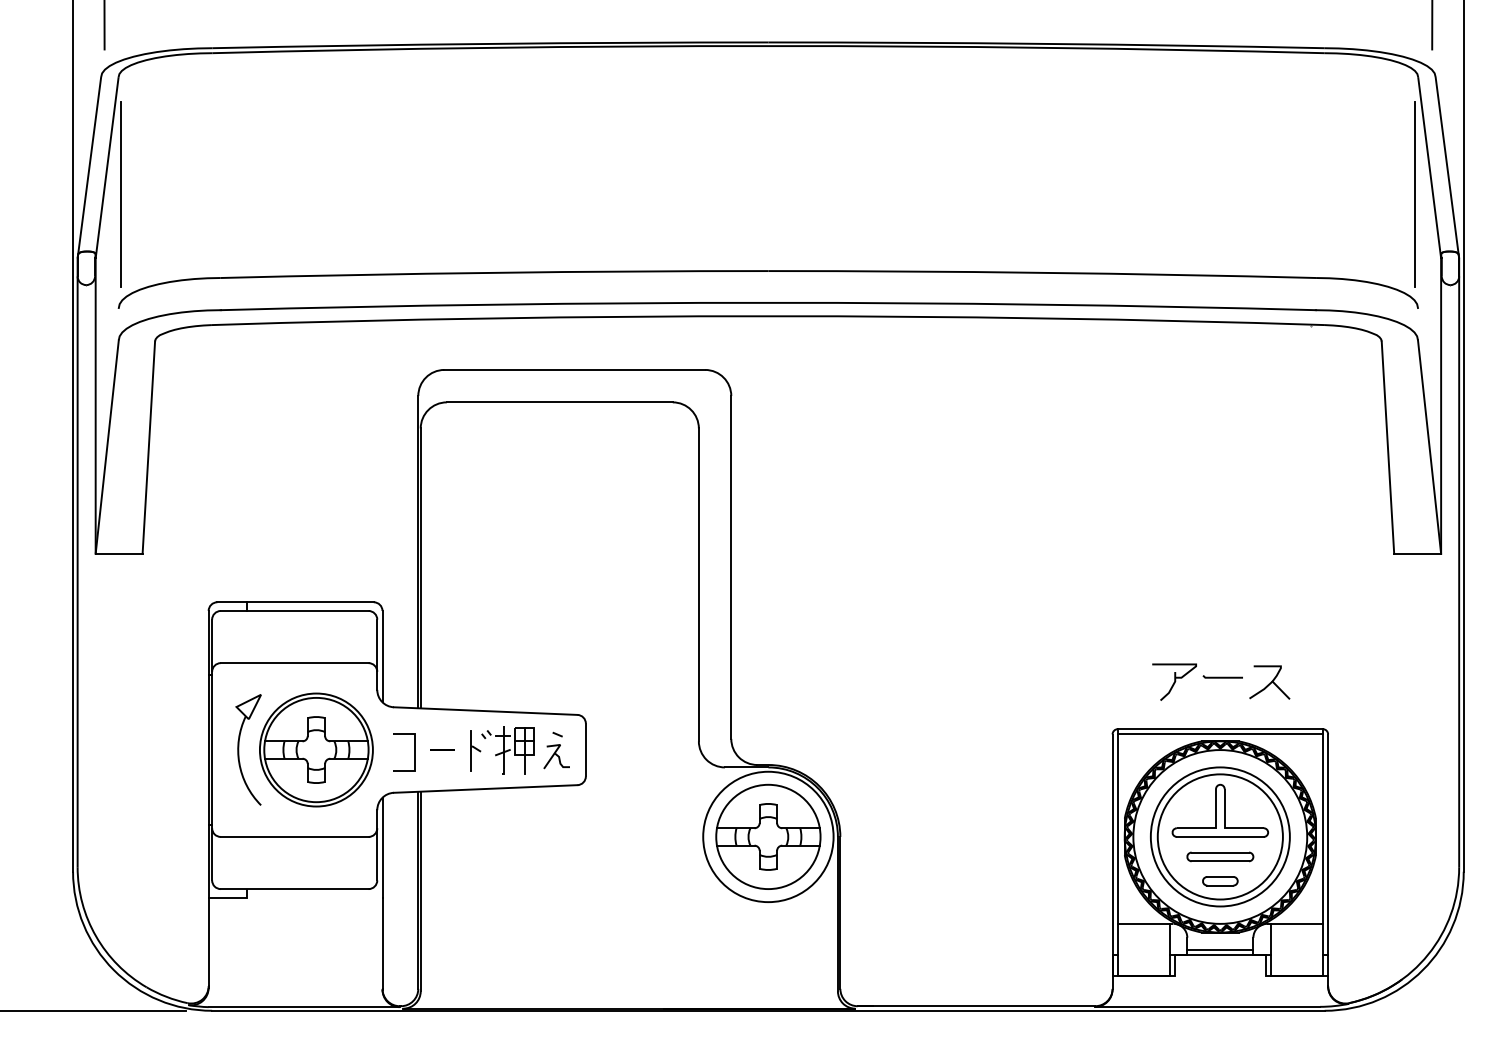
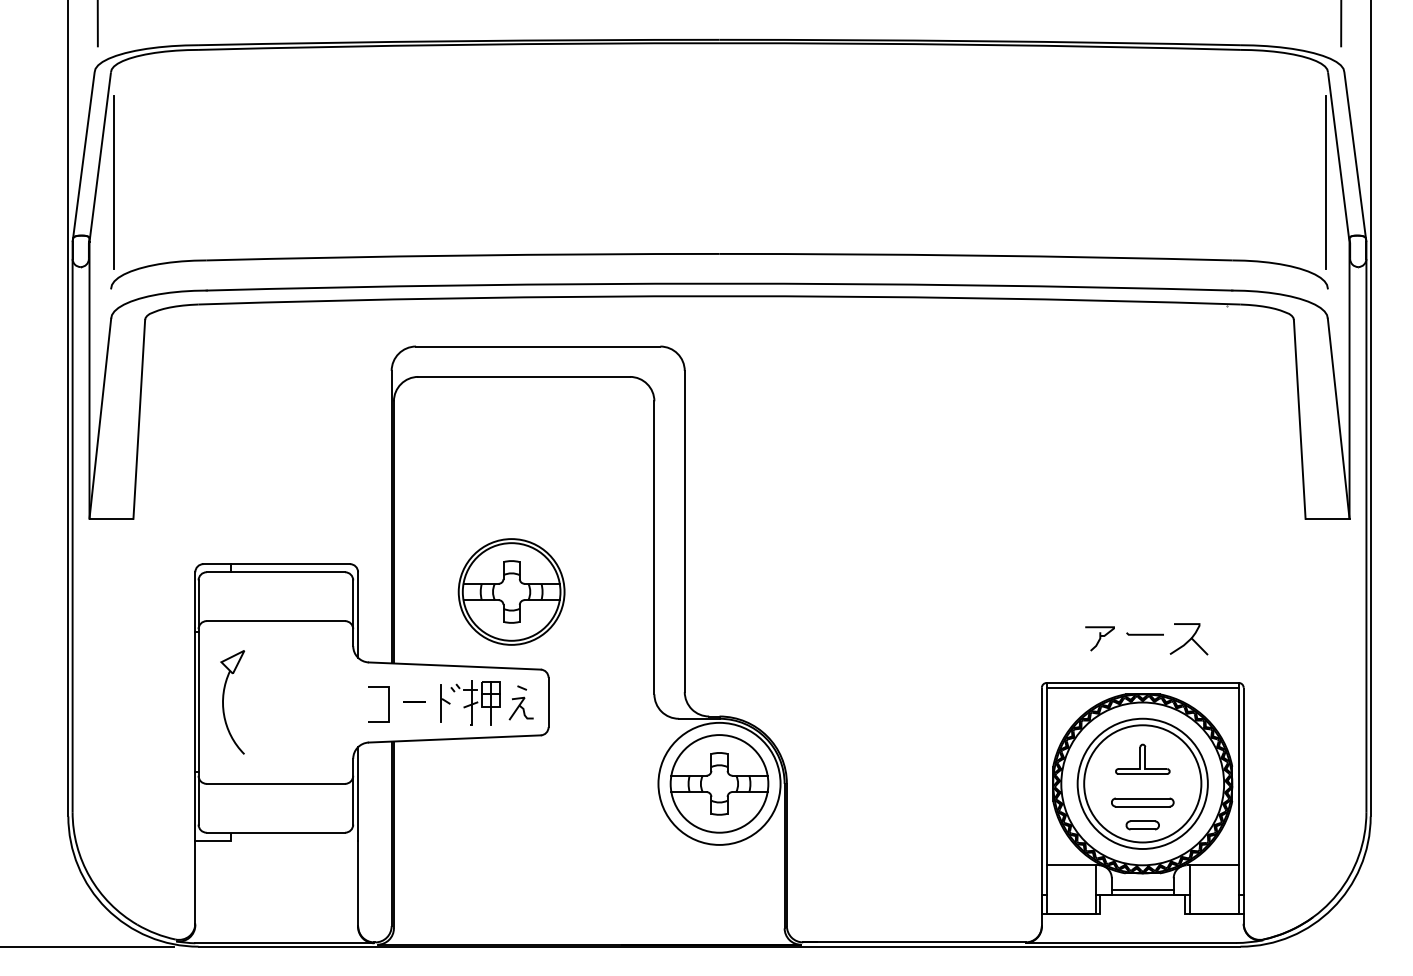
part: (1174, 681) -> (1099, 638), size x0.7
part: (316, 749) -> (511, 591), moved
part: (1220, 810) -> (1142, 759), size x0.6

